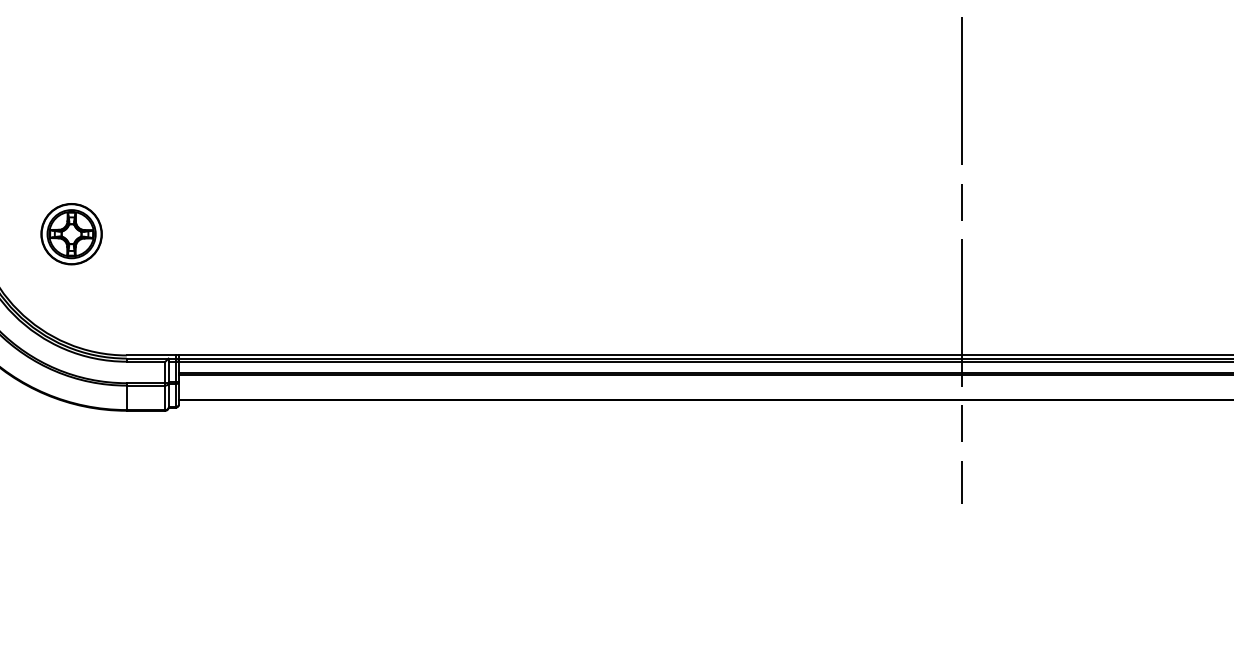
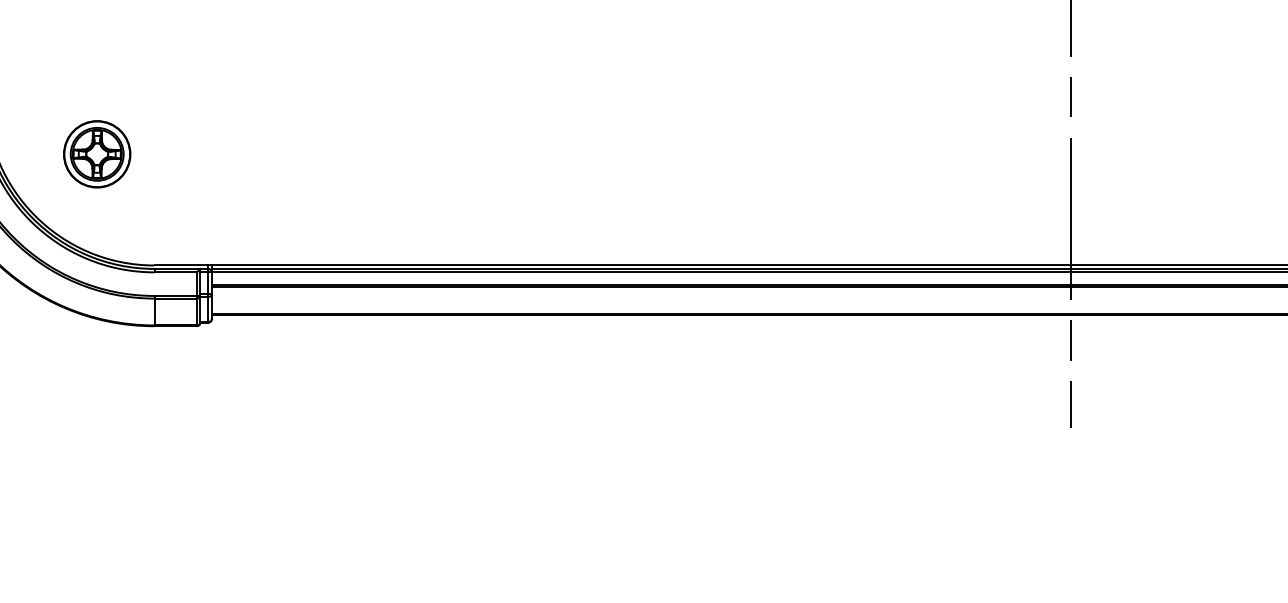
part: (71, 234) -> (97, 154), moved

